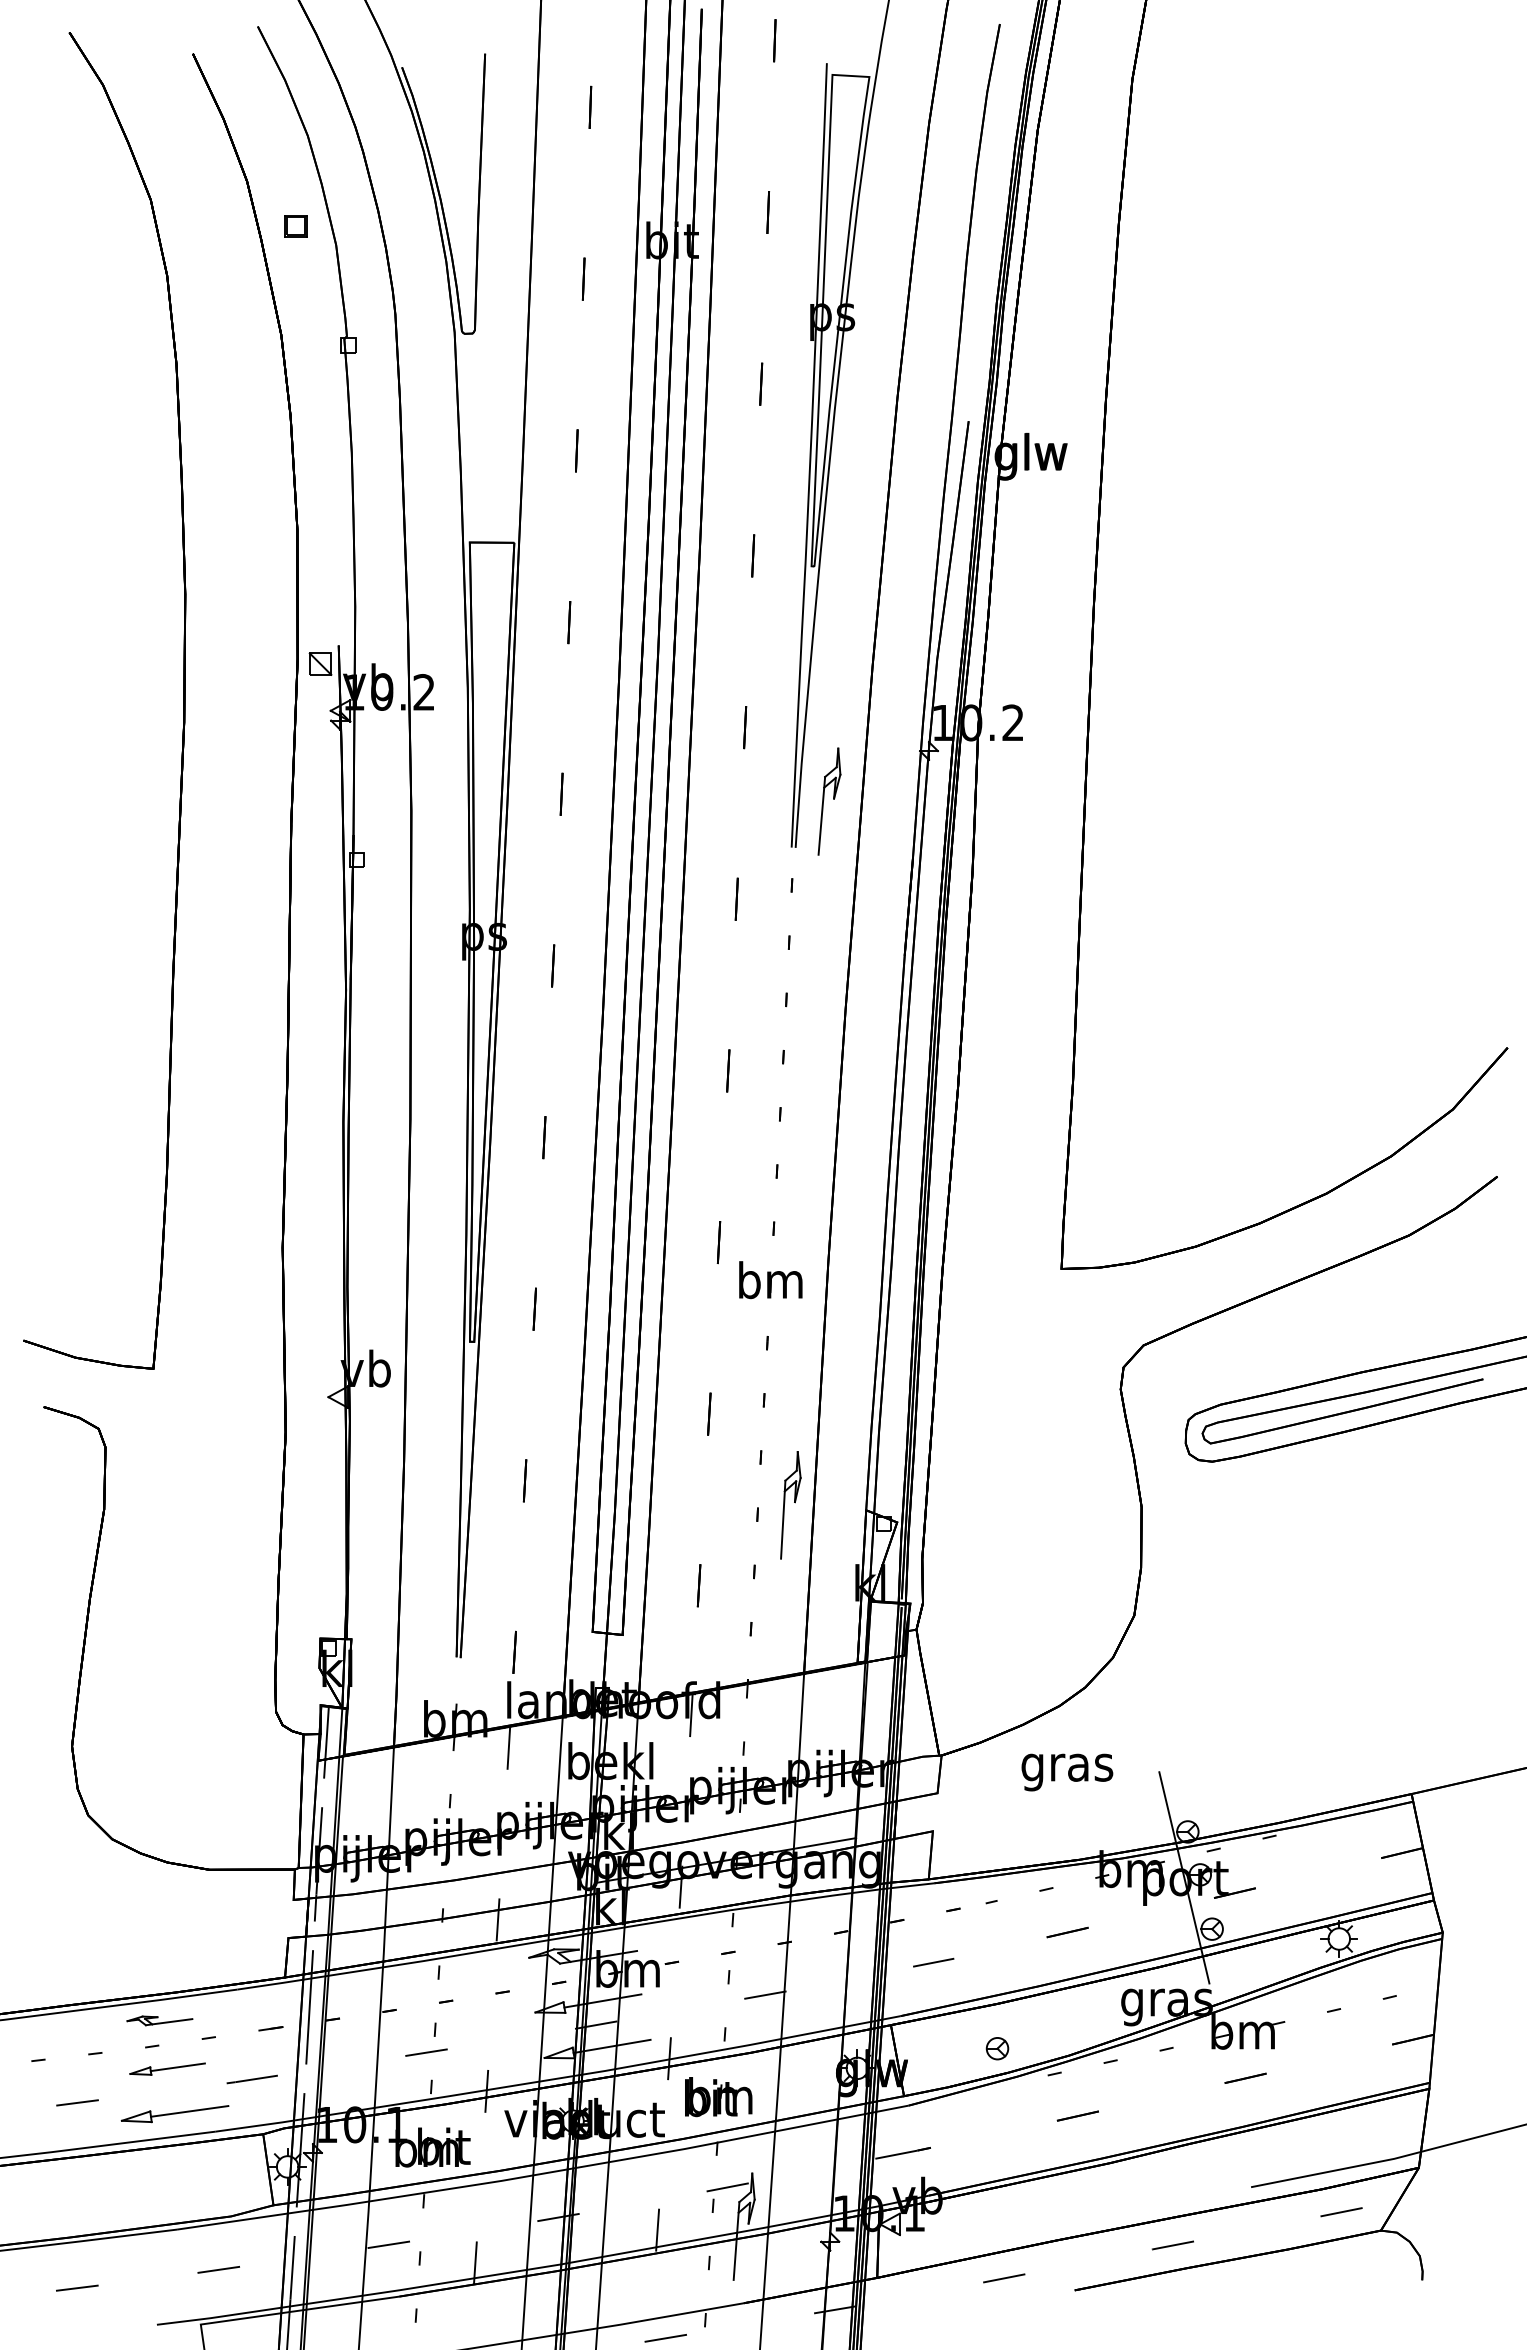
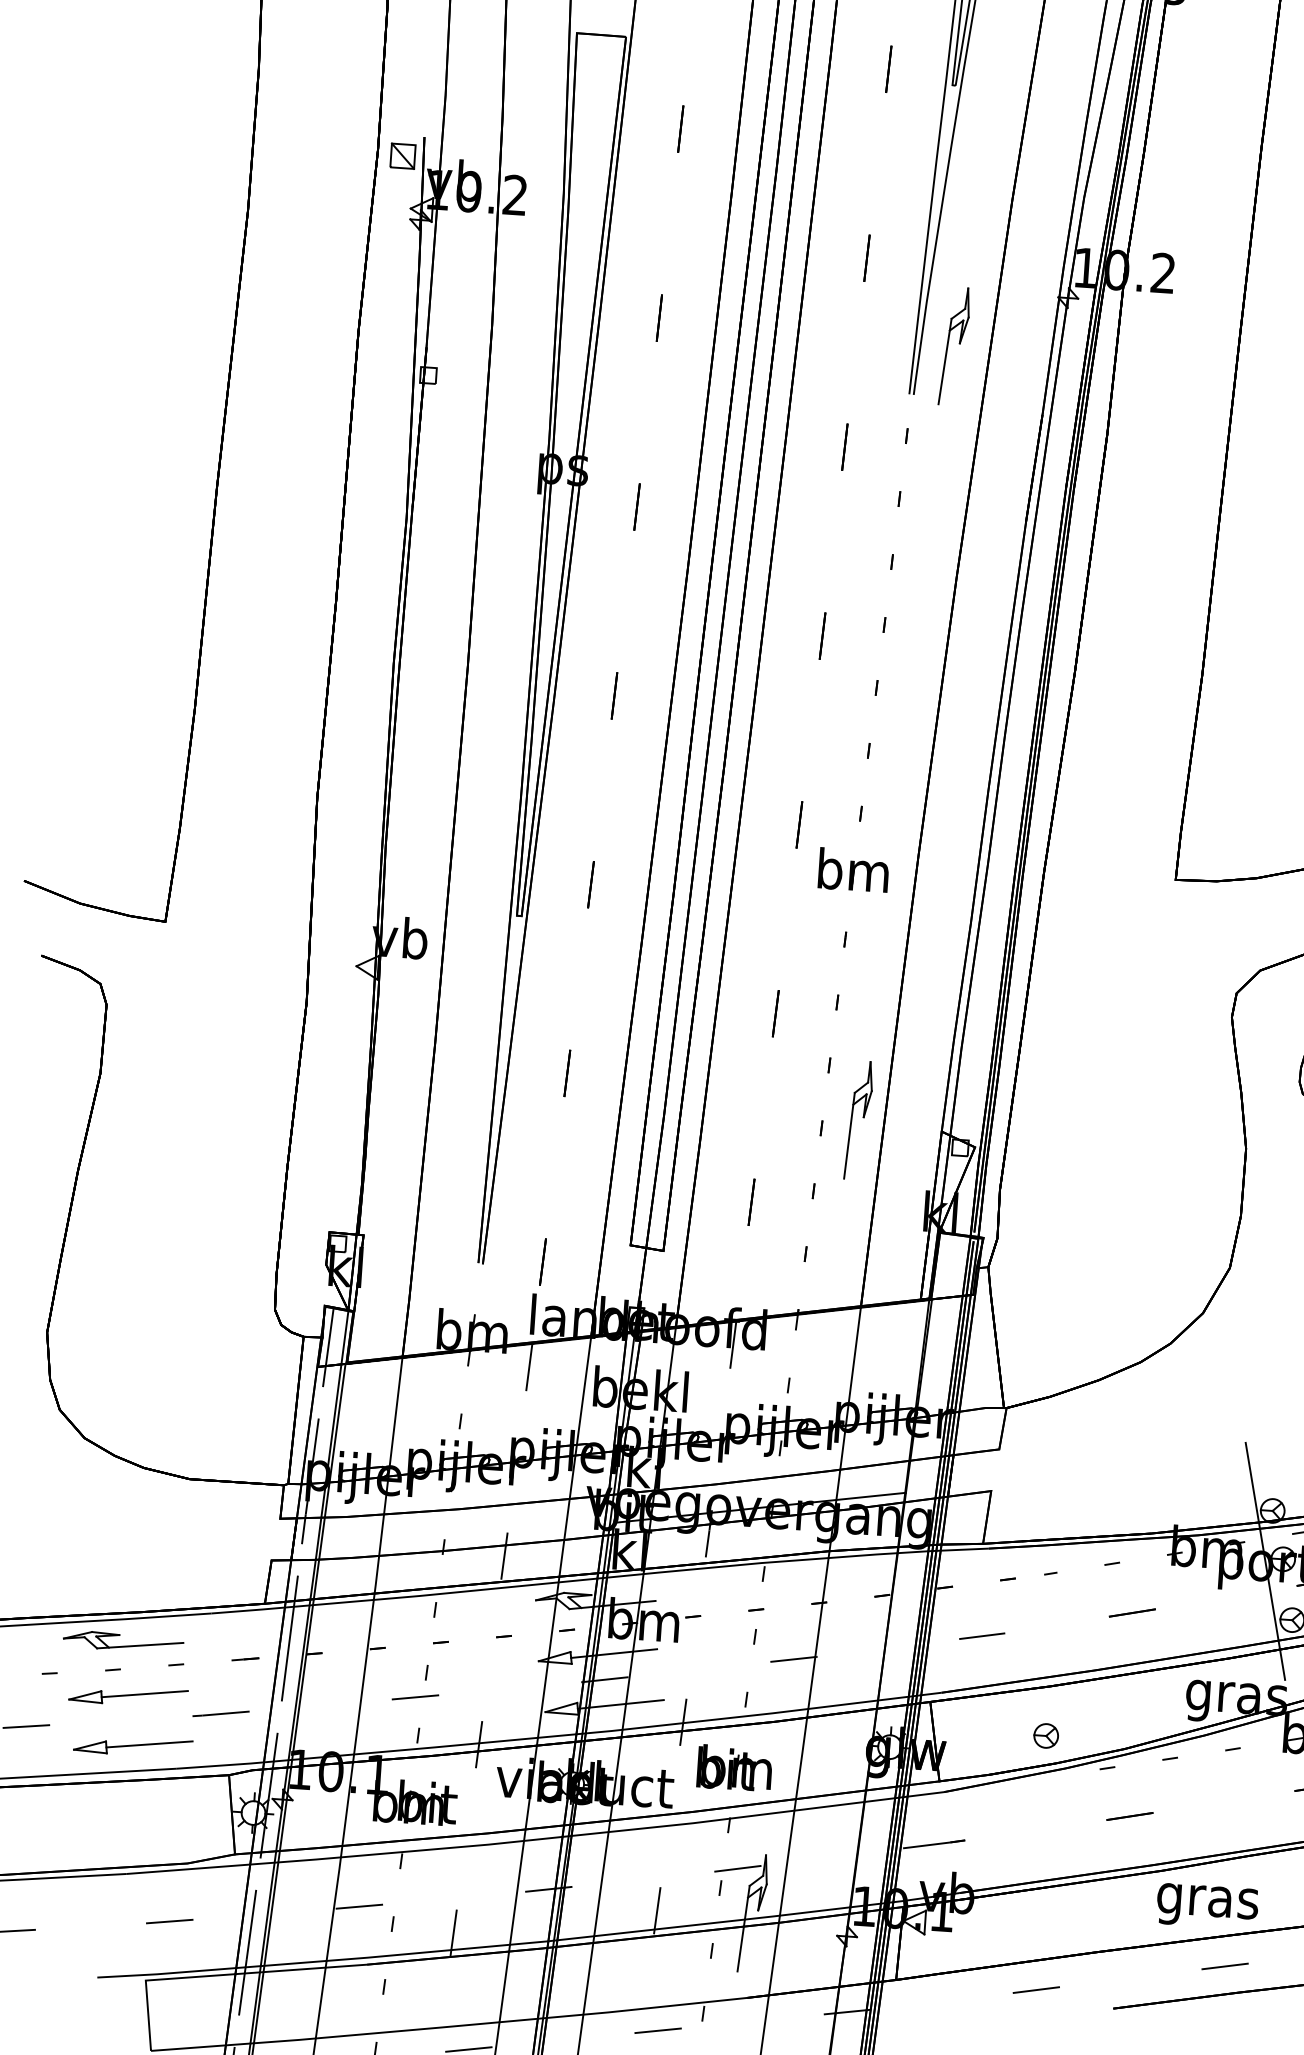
text: (1067, 1772) -> (1207, 1906), moved
part: (159, 2020) -> (123, 1641), size x1.67
part: (167, 2069) -> (128, 1696), size x1.43

